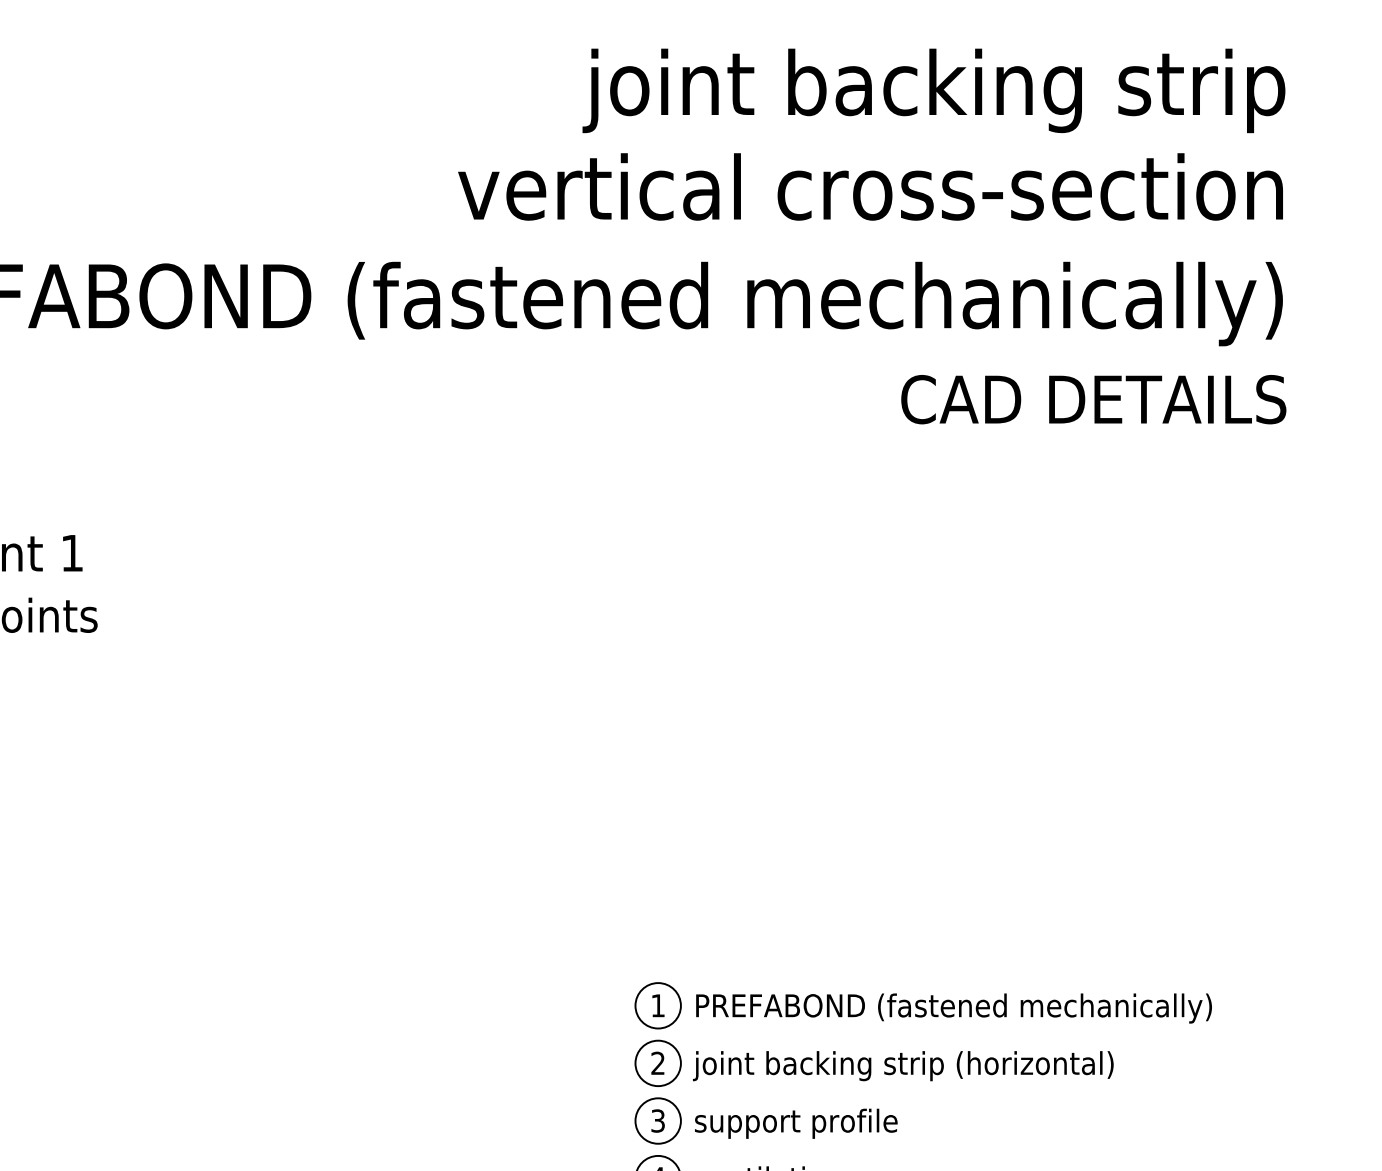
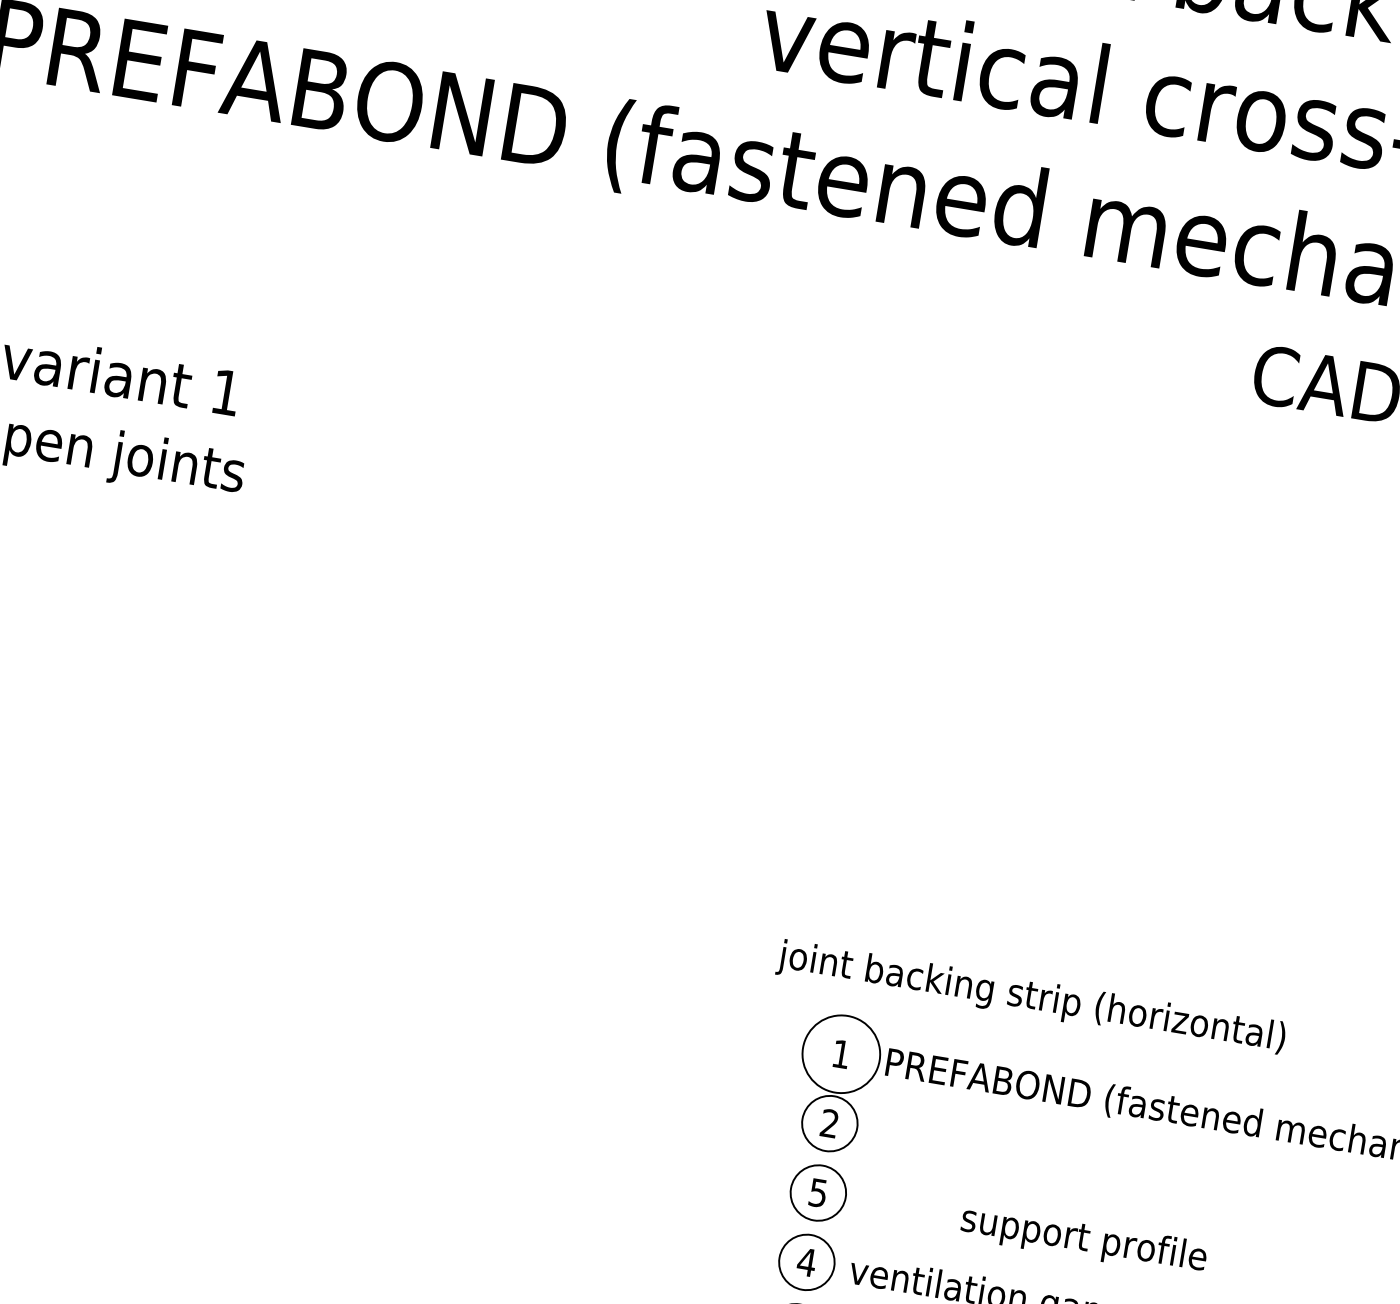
circle: (657, 1005) -> (840, 1053), size x1.4
text: (903, 1066) -> (1031, 998), moved
text: (658, 1120) -> (818, 1192), 3 -> 5
text: (796, 1123) -> (1084, 1240), moved

